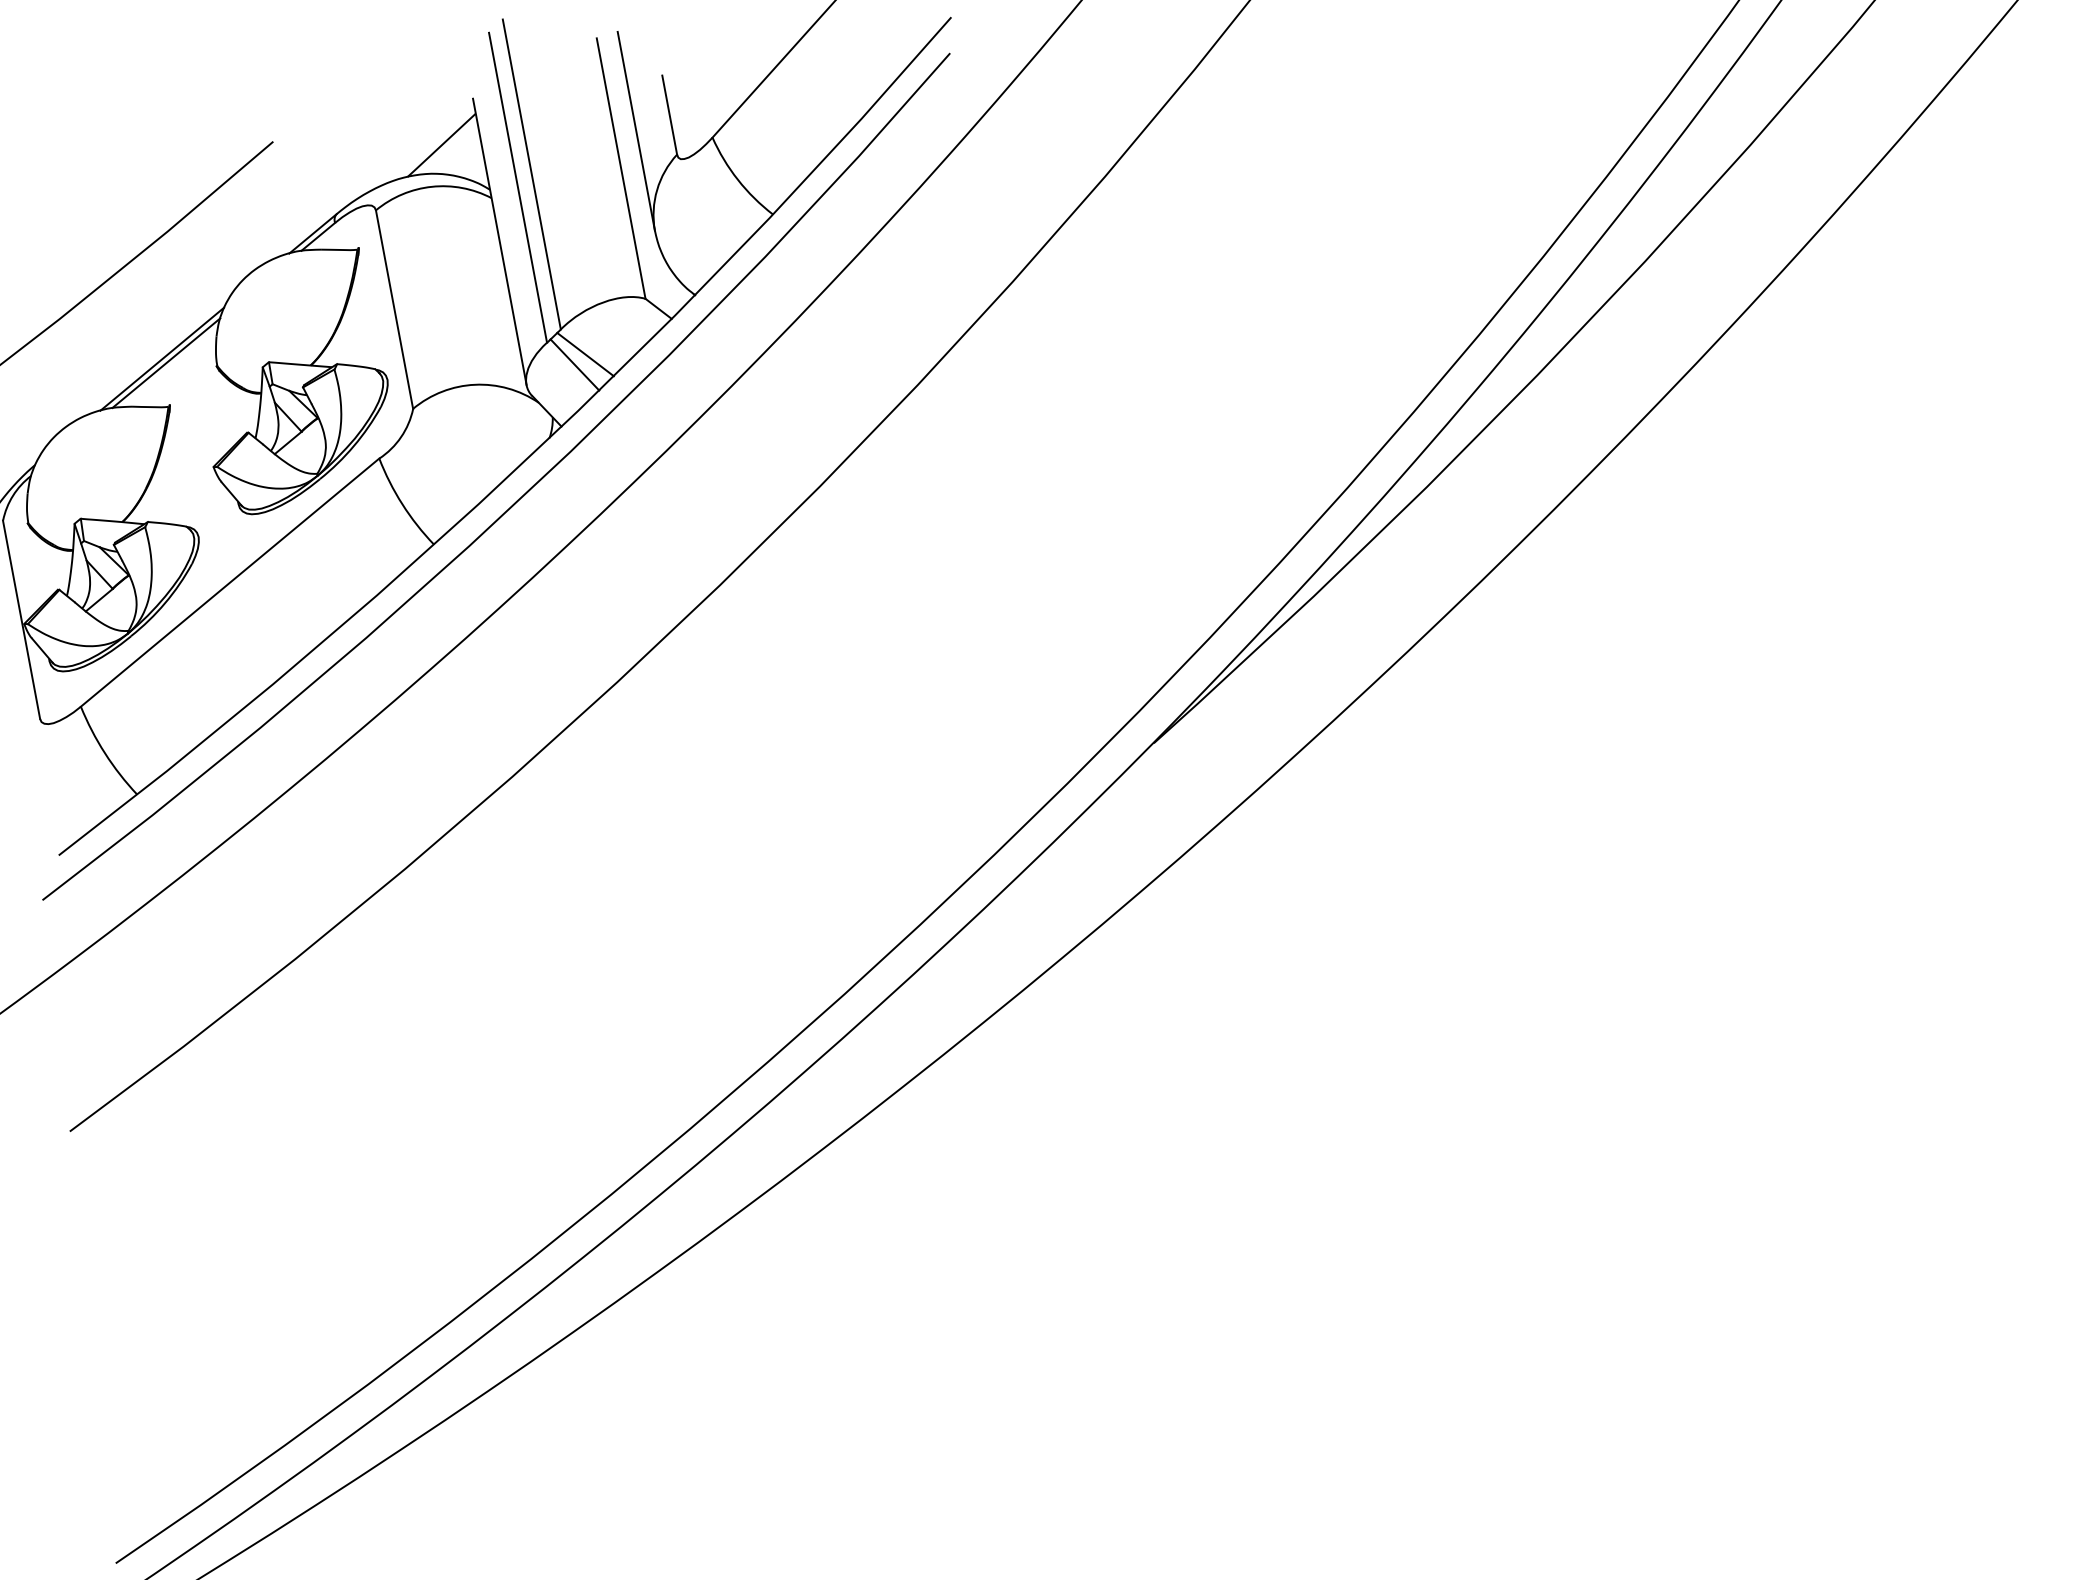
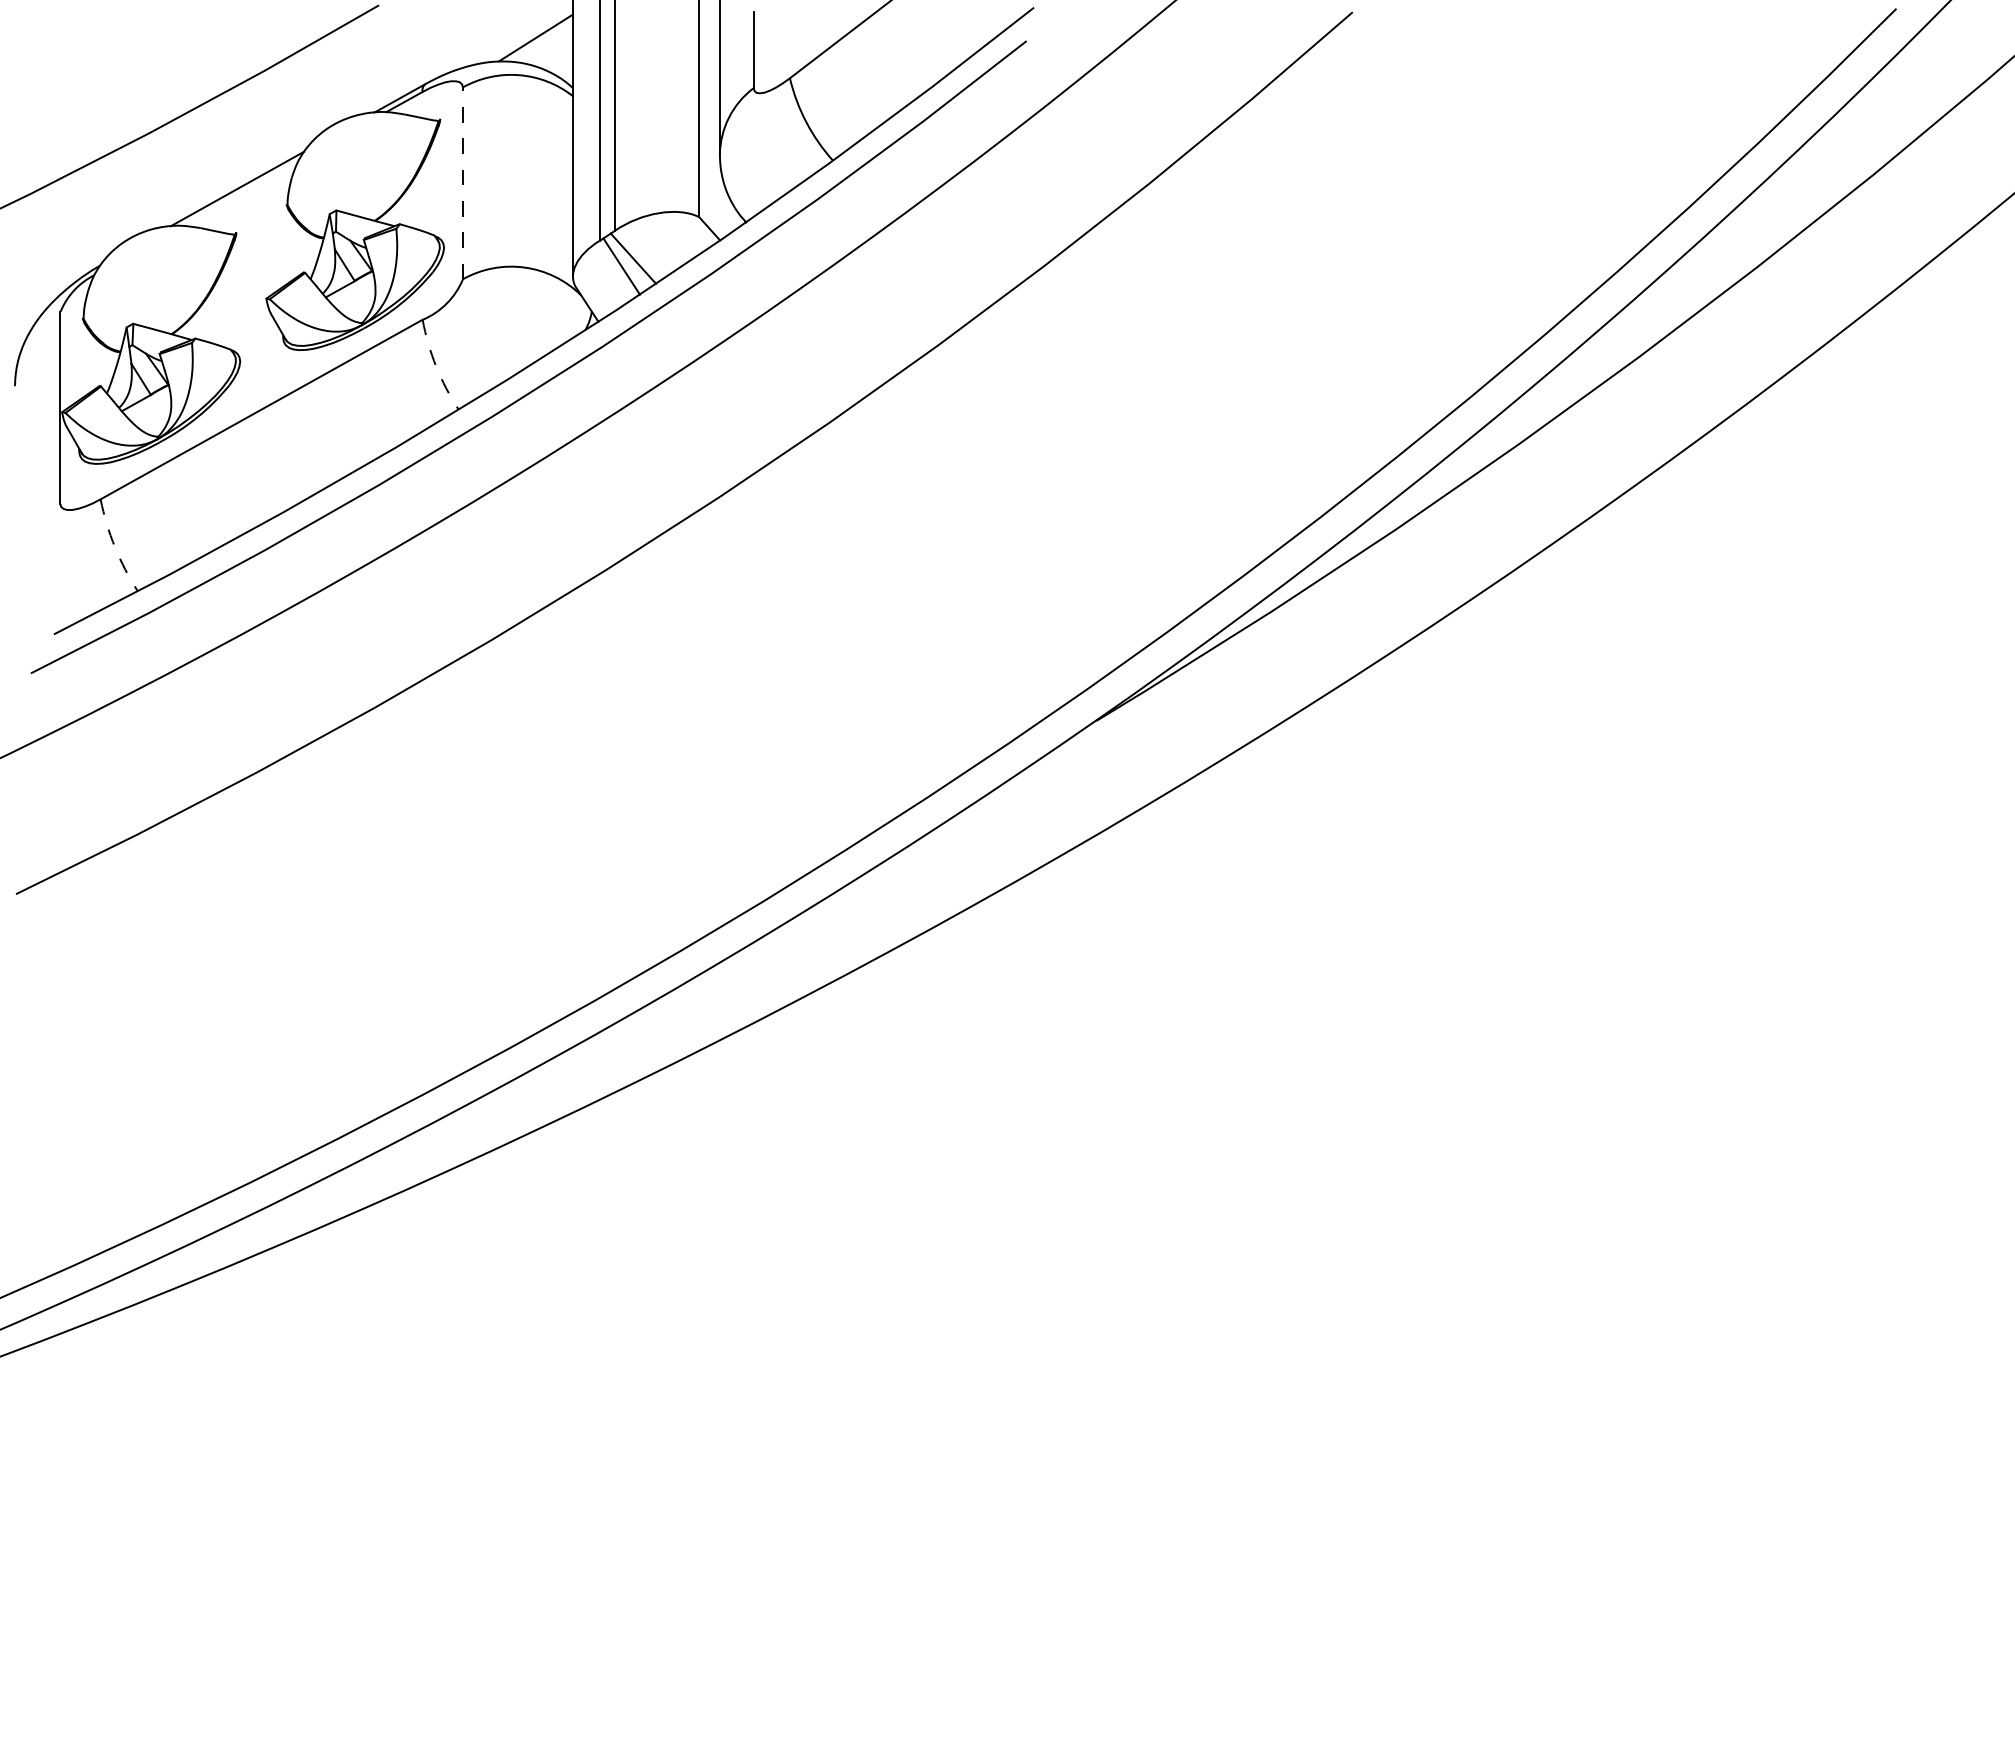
line: (394, 309) -> (462, 183), solid -> dashed
line: (166, 363) -> (240, 193), removed
arc: (402, 504) -> (436, 366), solid -> dashed
arc: (104, 753) -> (114, 547), solid -> dashed

